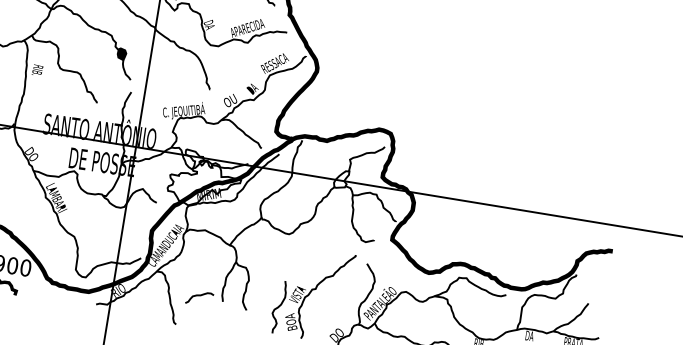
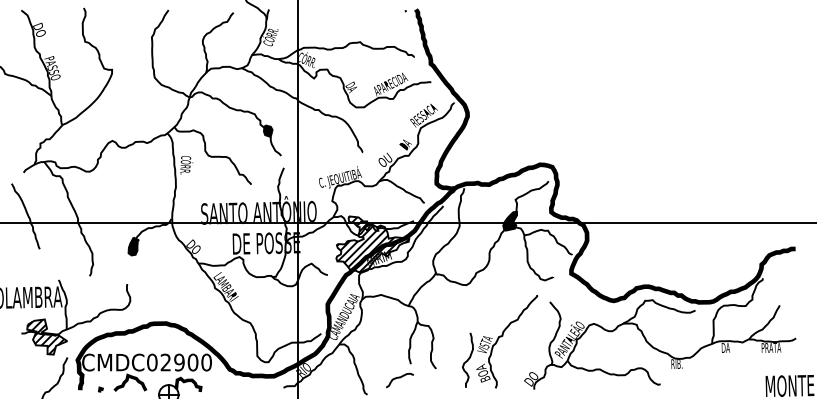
text: (37, 74) -> (186, 165), RIB. -> CÓRR.
fill: (341, 178) -> (510, 220), added
hatch: (205, 180) -> (373, 244), added
curve: (199, 296) -> (399, 378), moved

